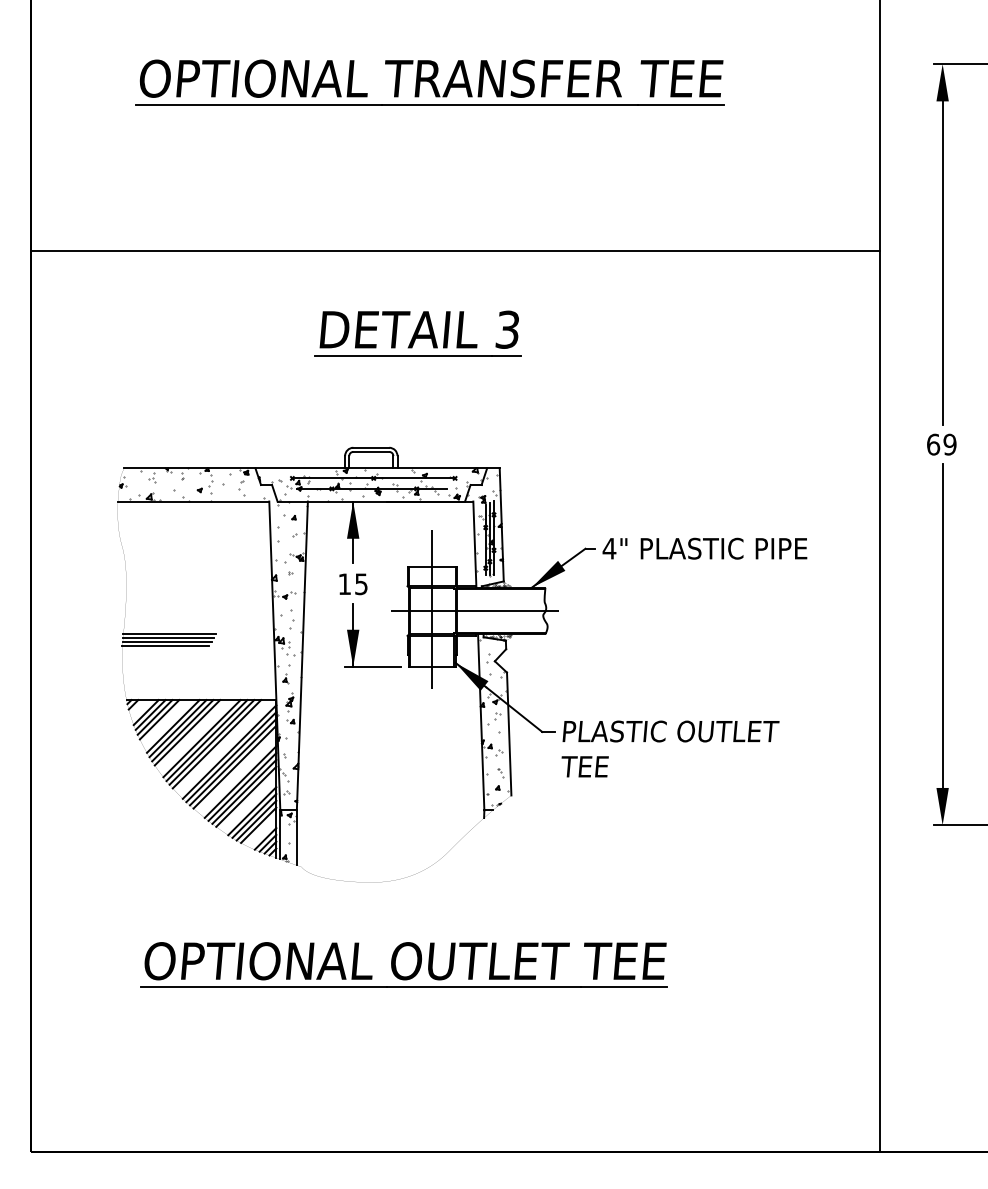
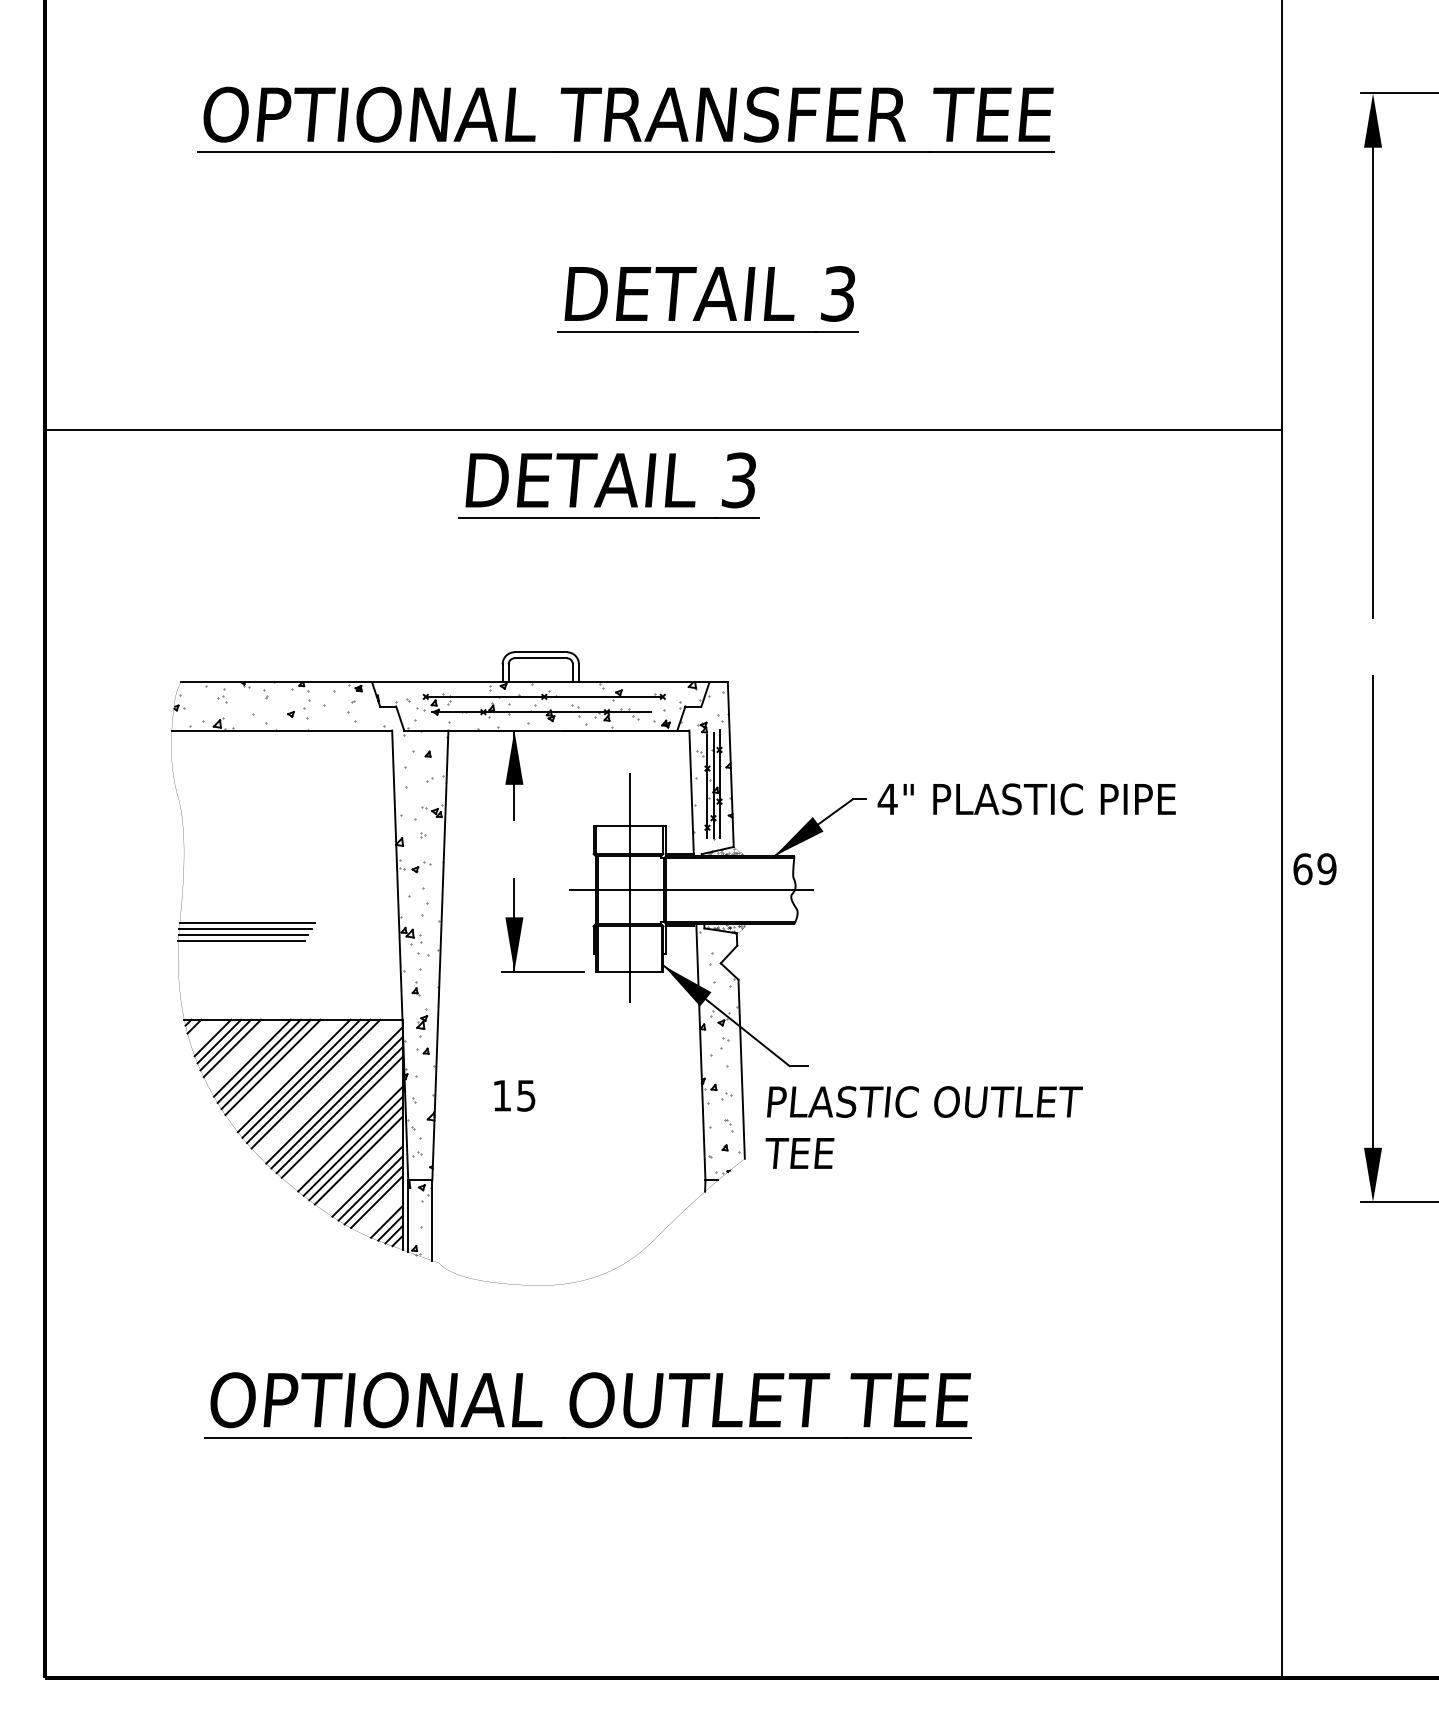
part: (485, 205) -> (707, 299), added
line: (454, 251) -> (661, 430), moved
text: (941, 444) -> (1314, 868), moved
text: (353, 584) -> (514, 1096), moved
text: (670, 748) -> (924, 1126), moved

